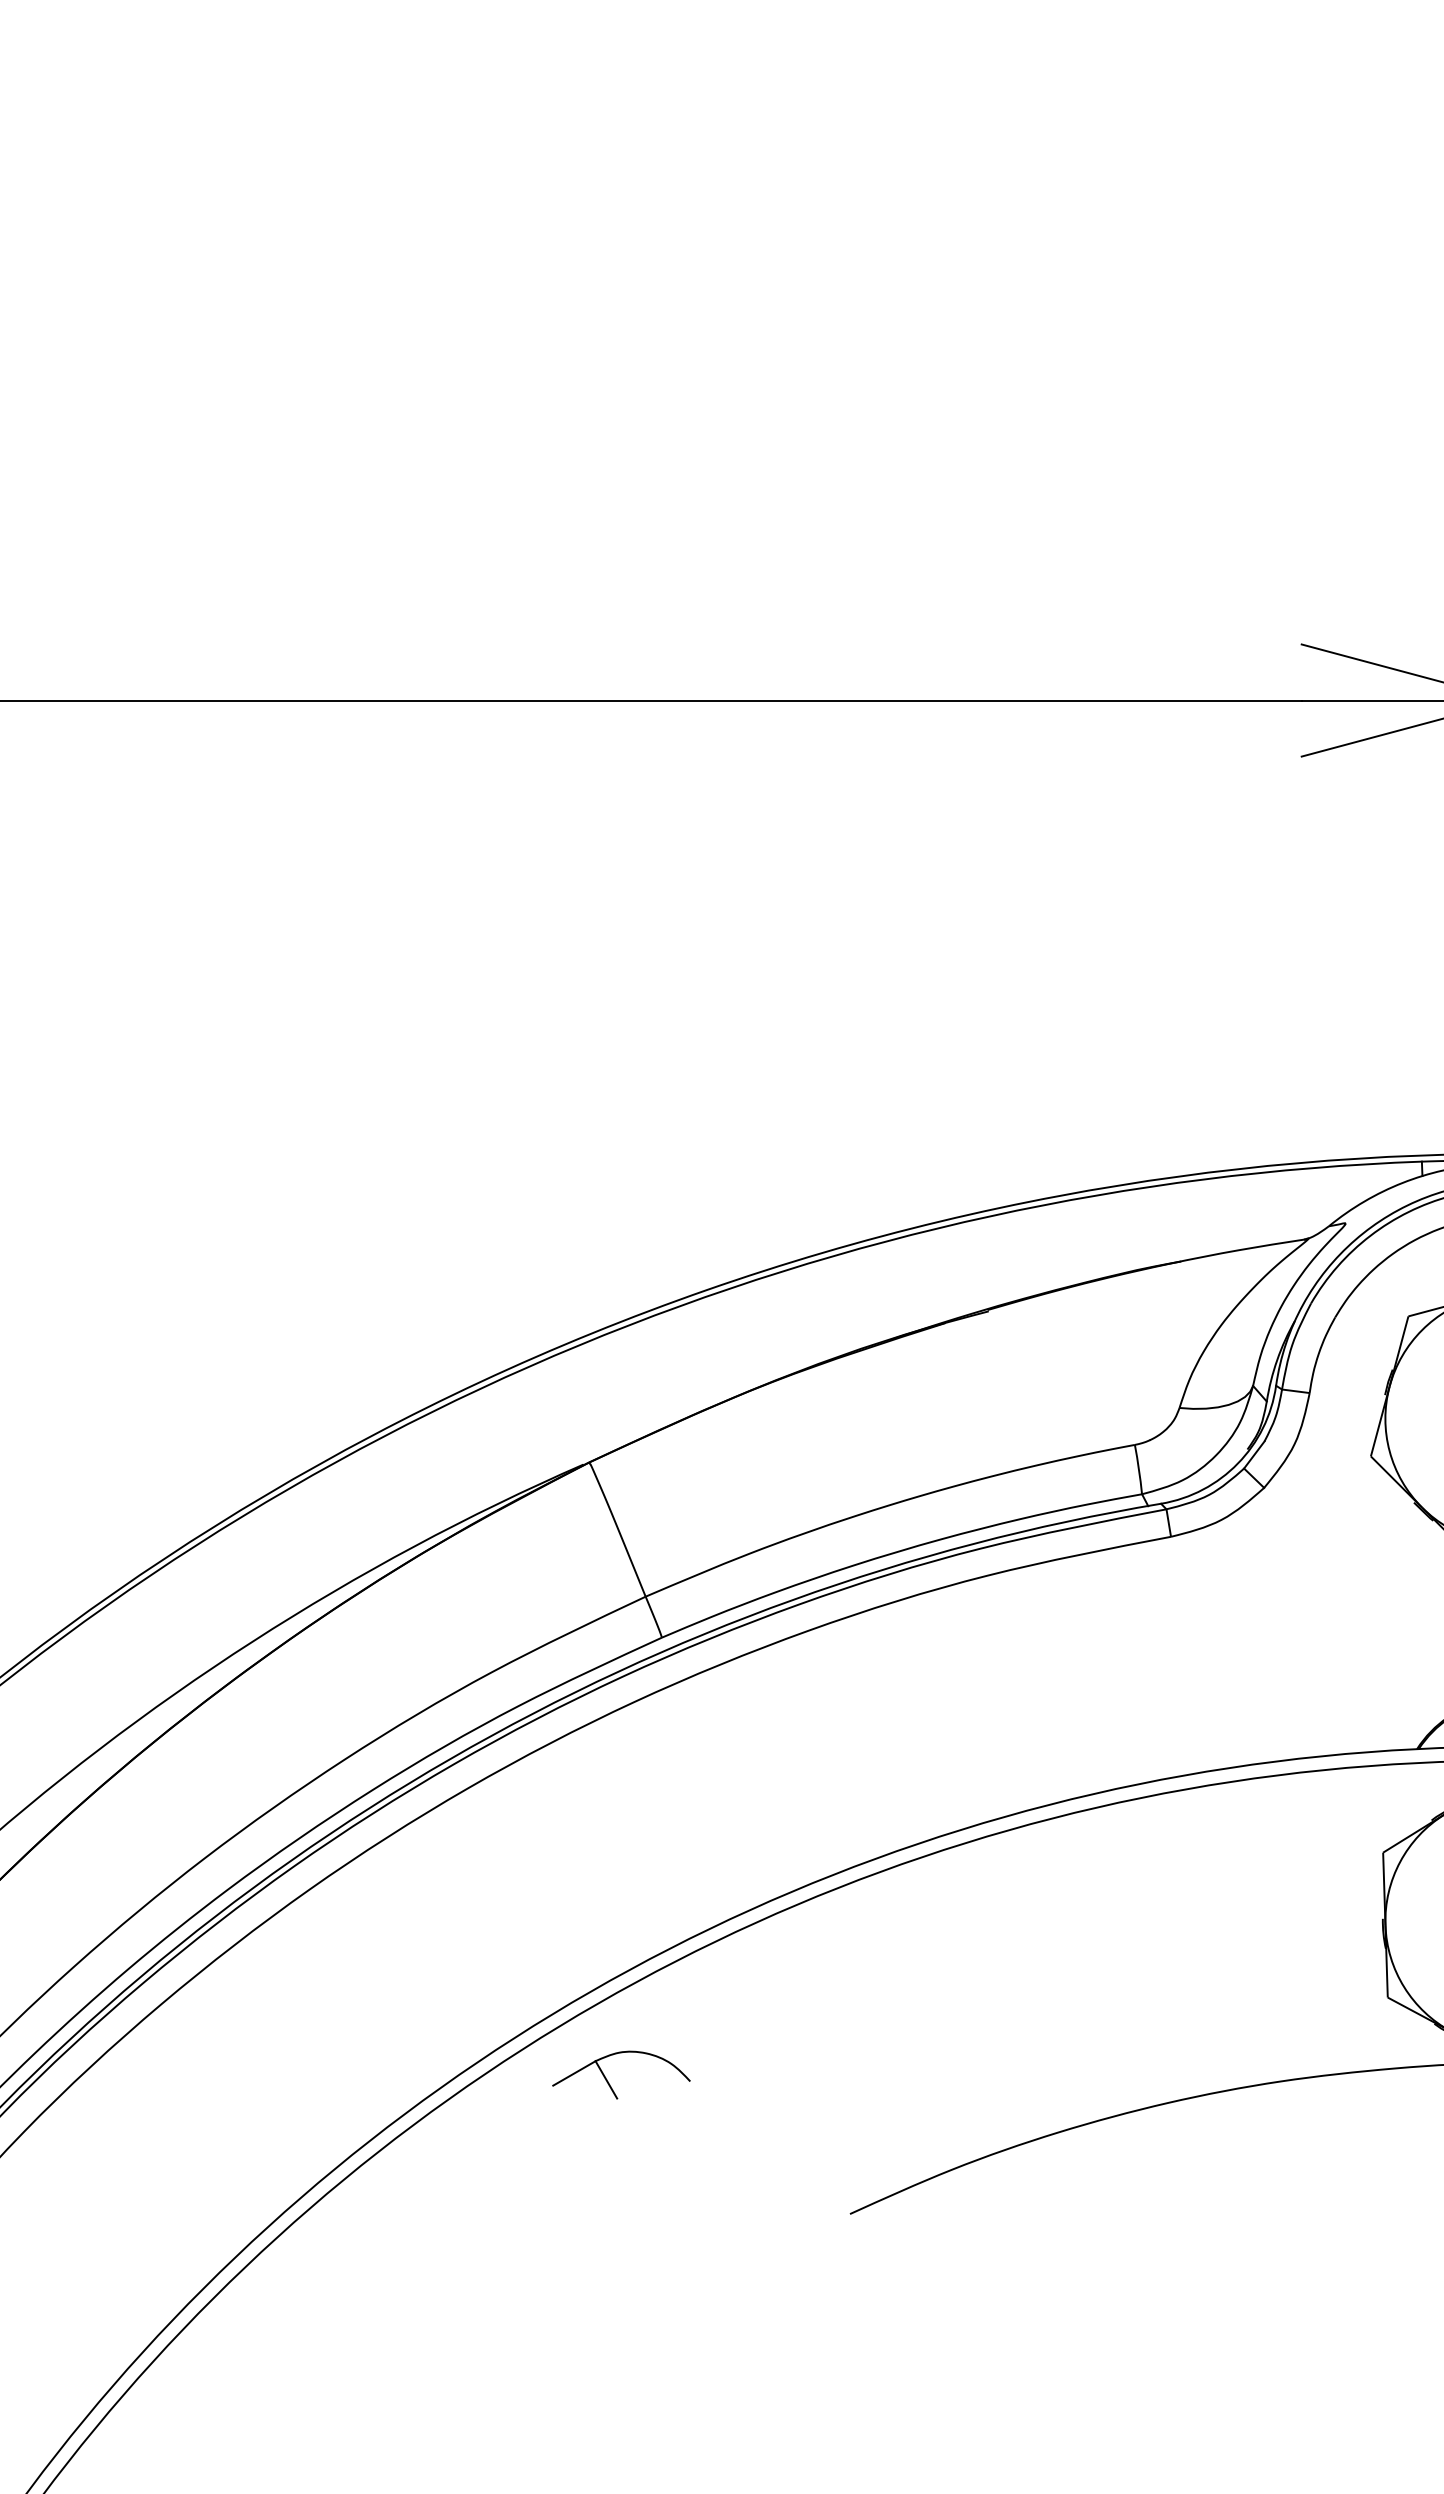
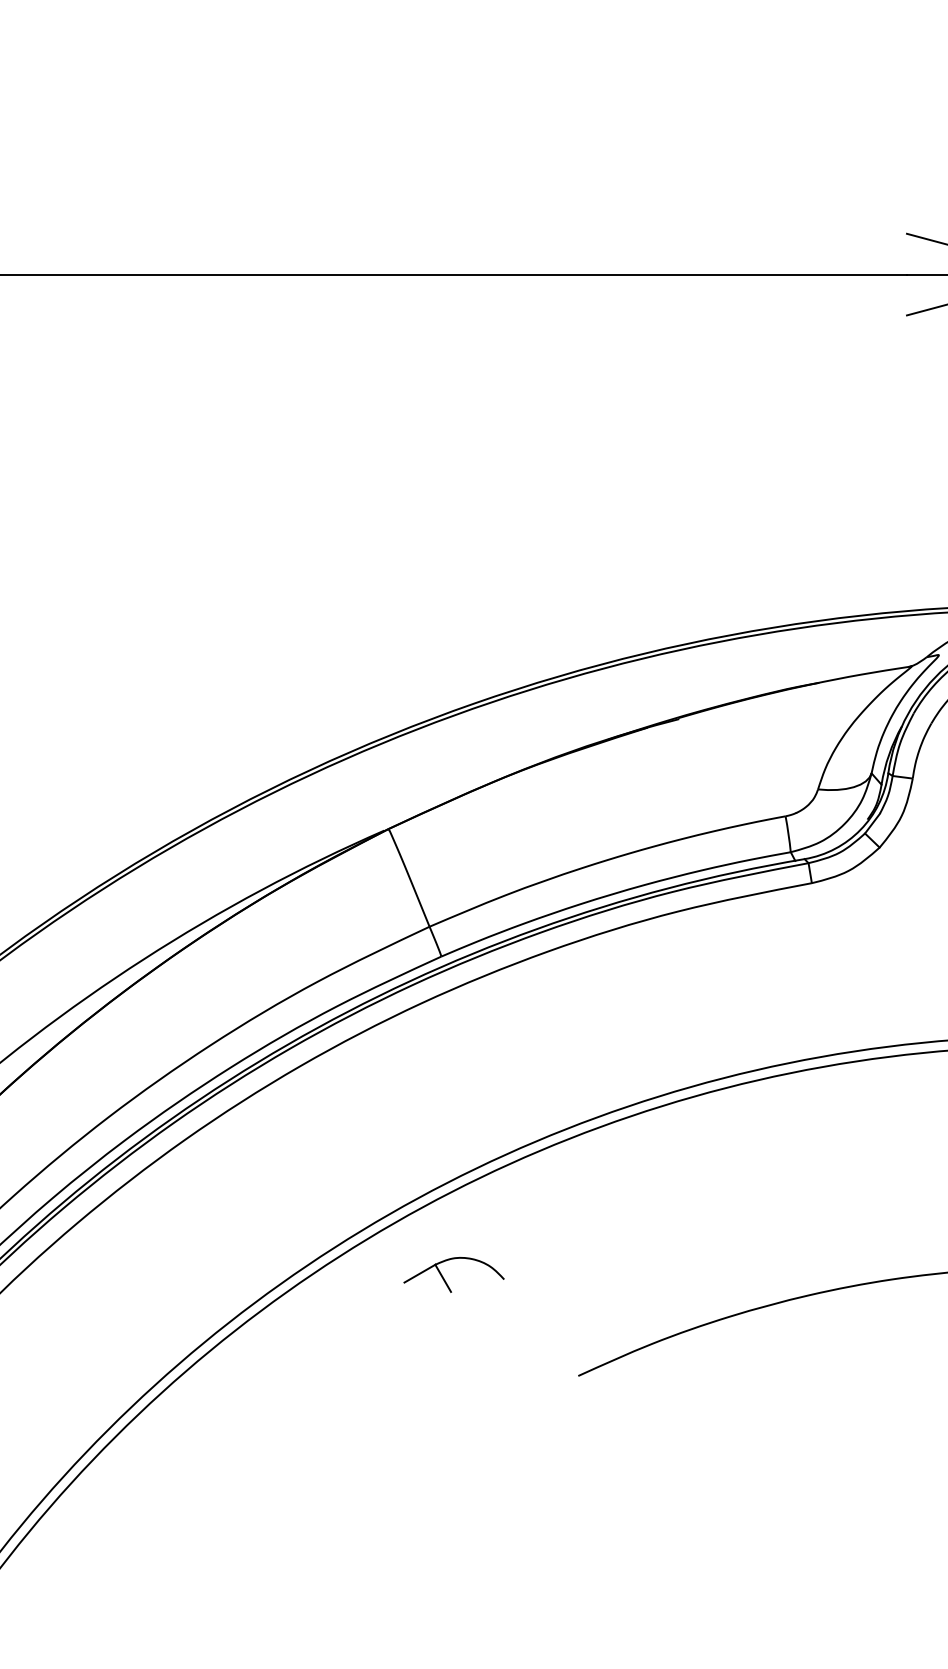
part: (608, 2081) -> (444, 1279), moved

